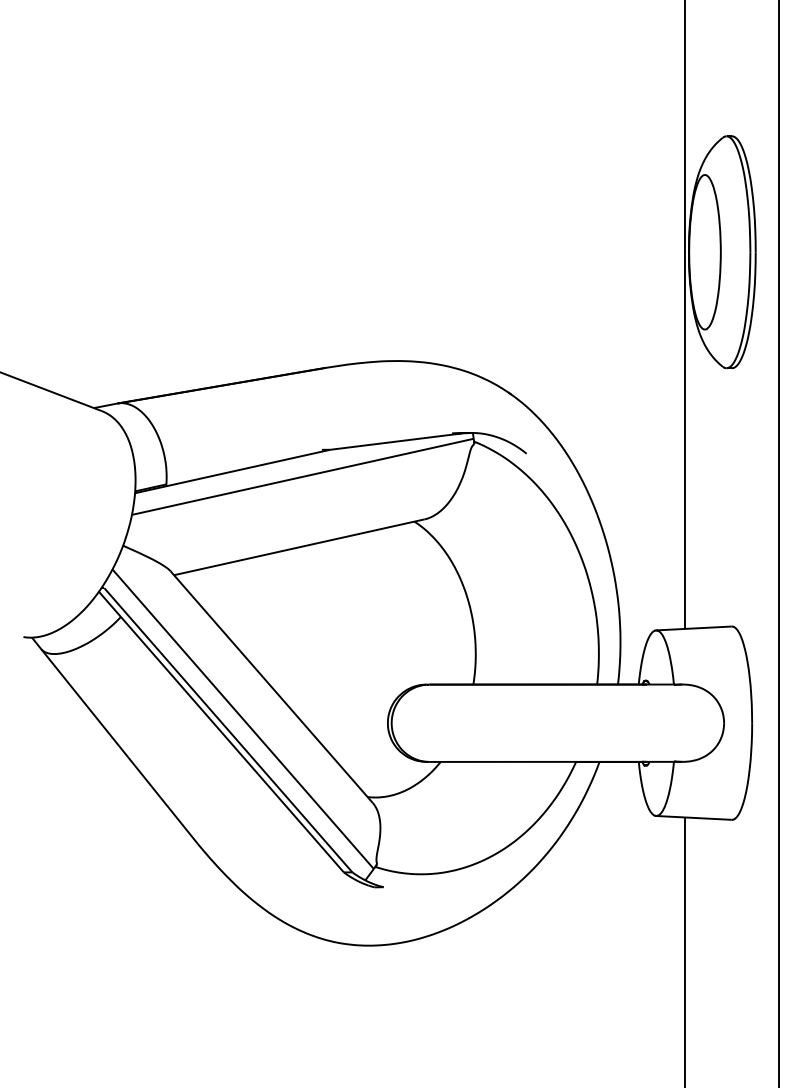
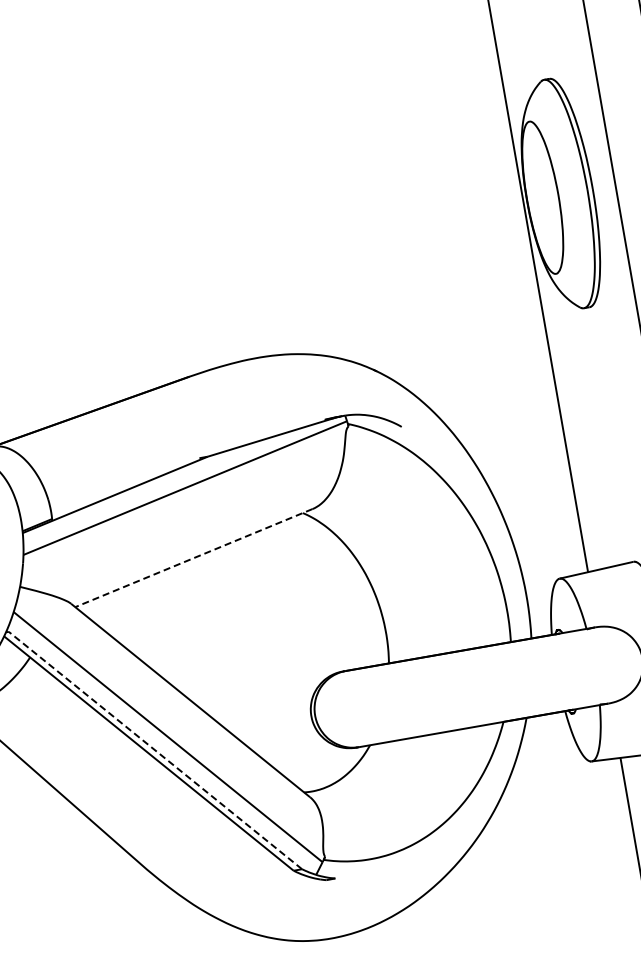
line: (298, 547) -> (193, 558), solid -> dashed
line: (228, 730) -> (155, 750), solid -> dashed

